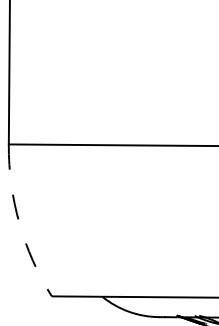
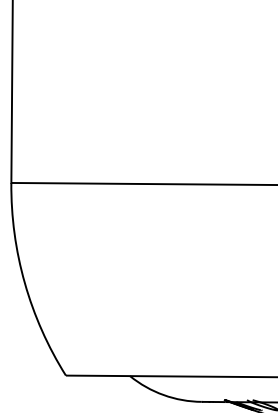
arc: (19, 223) -> (24, 283), dashed -> solid

